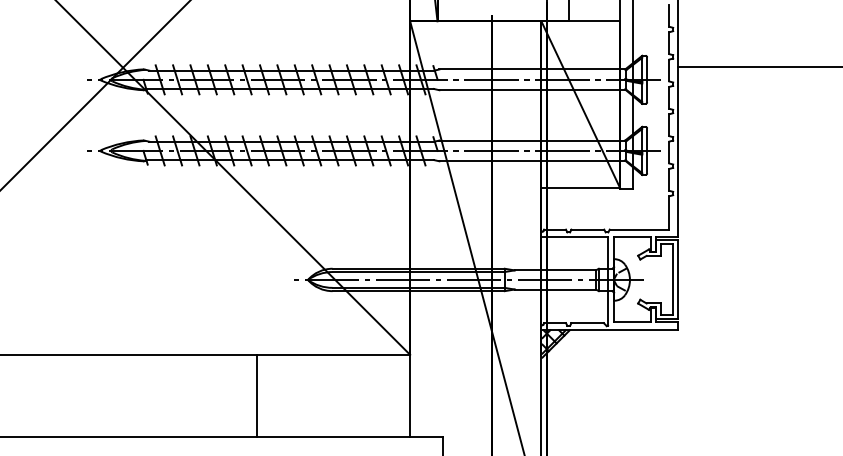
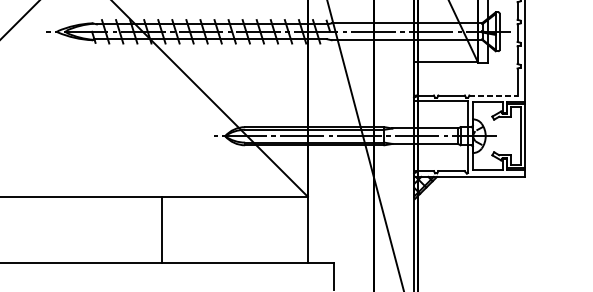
line: (639, 229) -> (493, 95), solid -> dashed
line: (257, 395) -> (162, 229), moved

